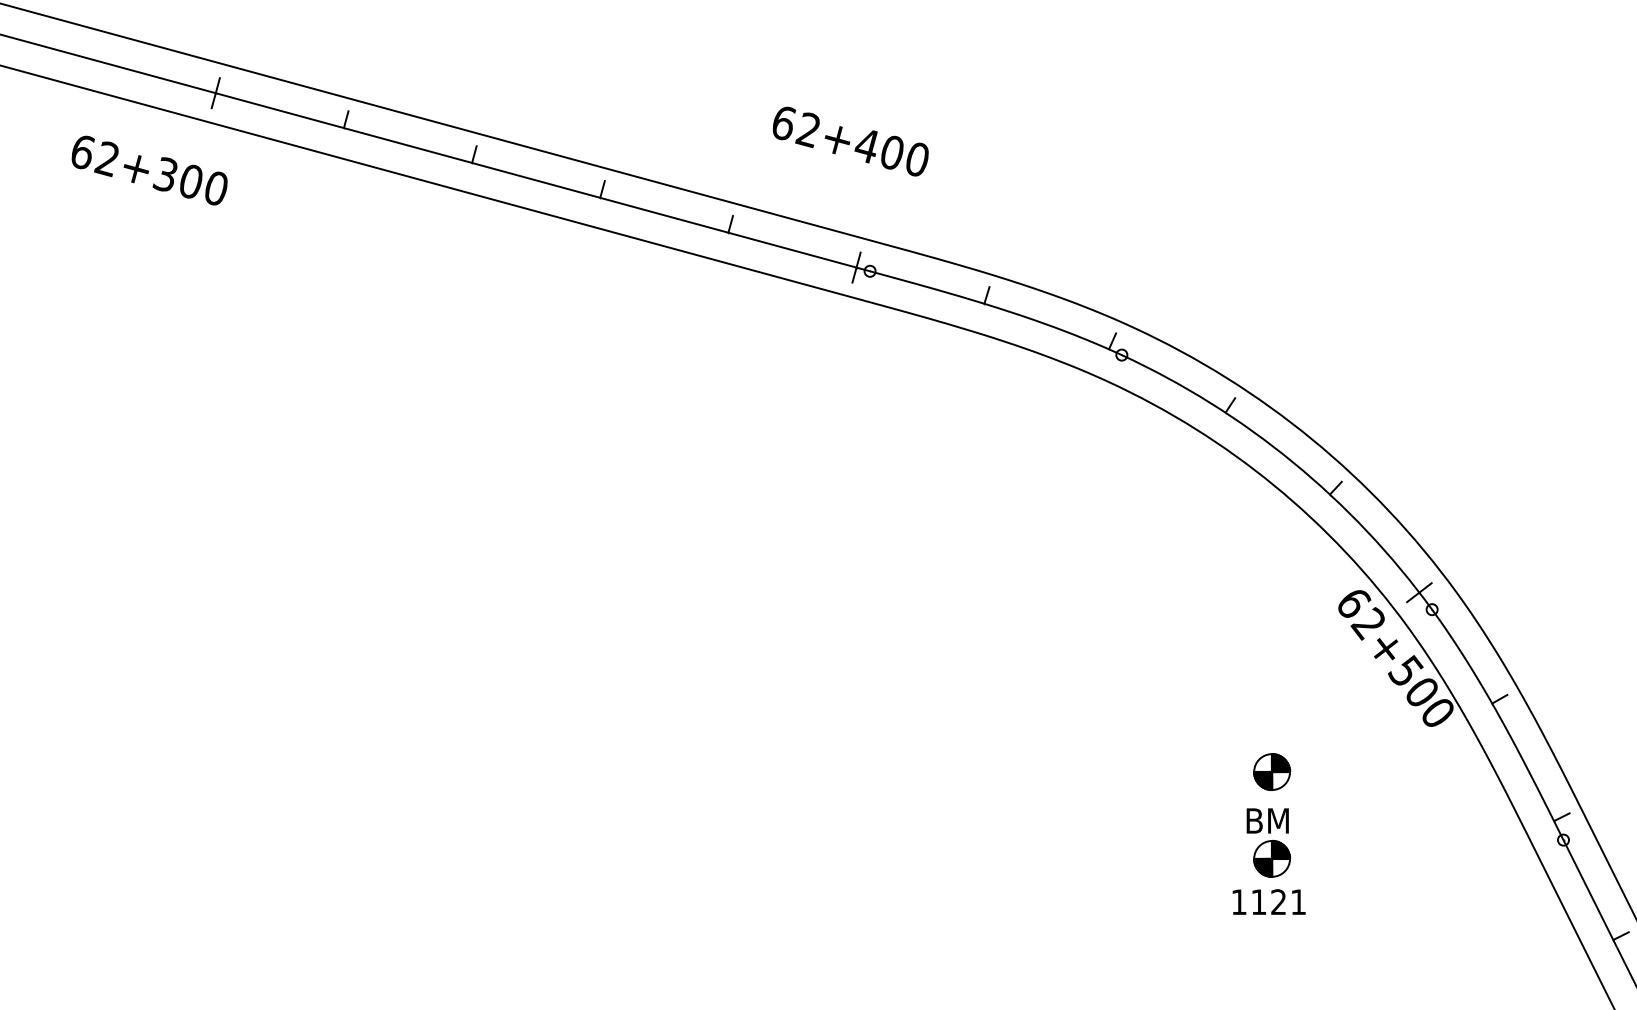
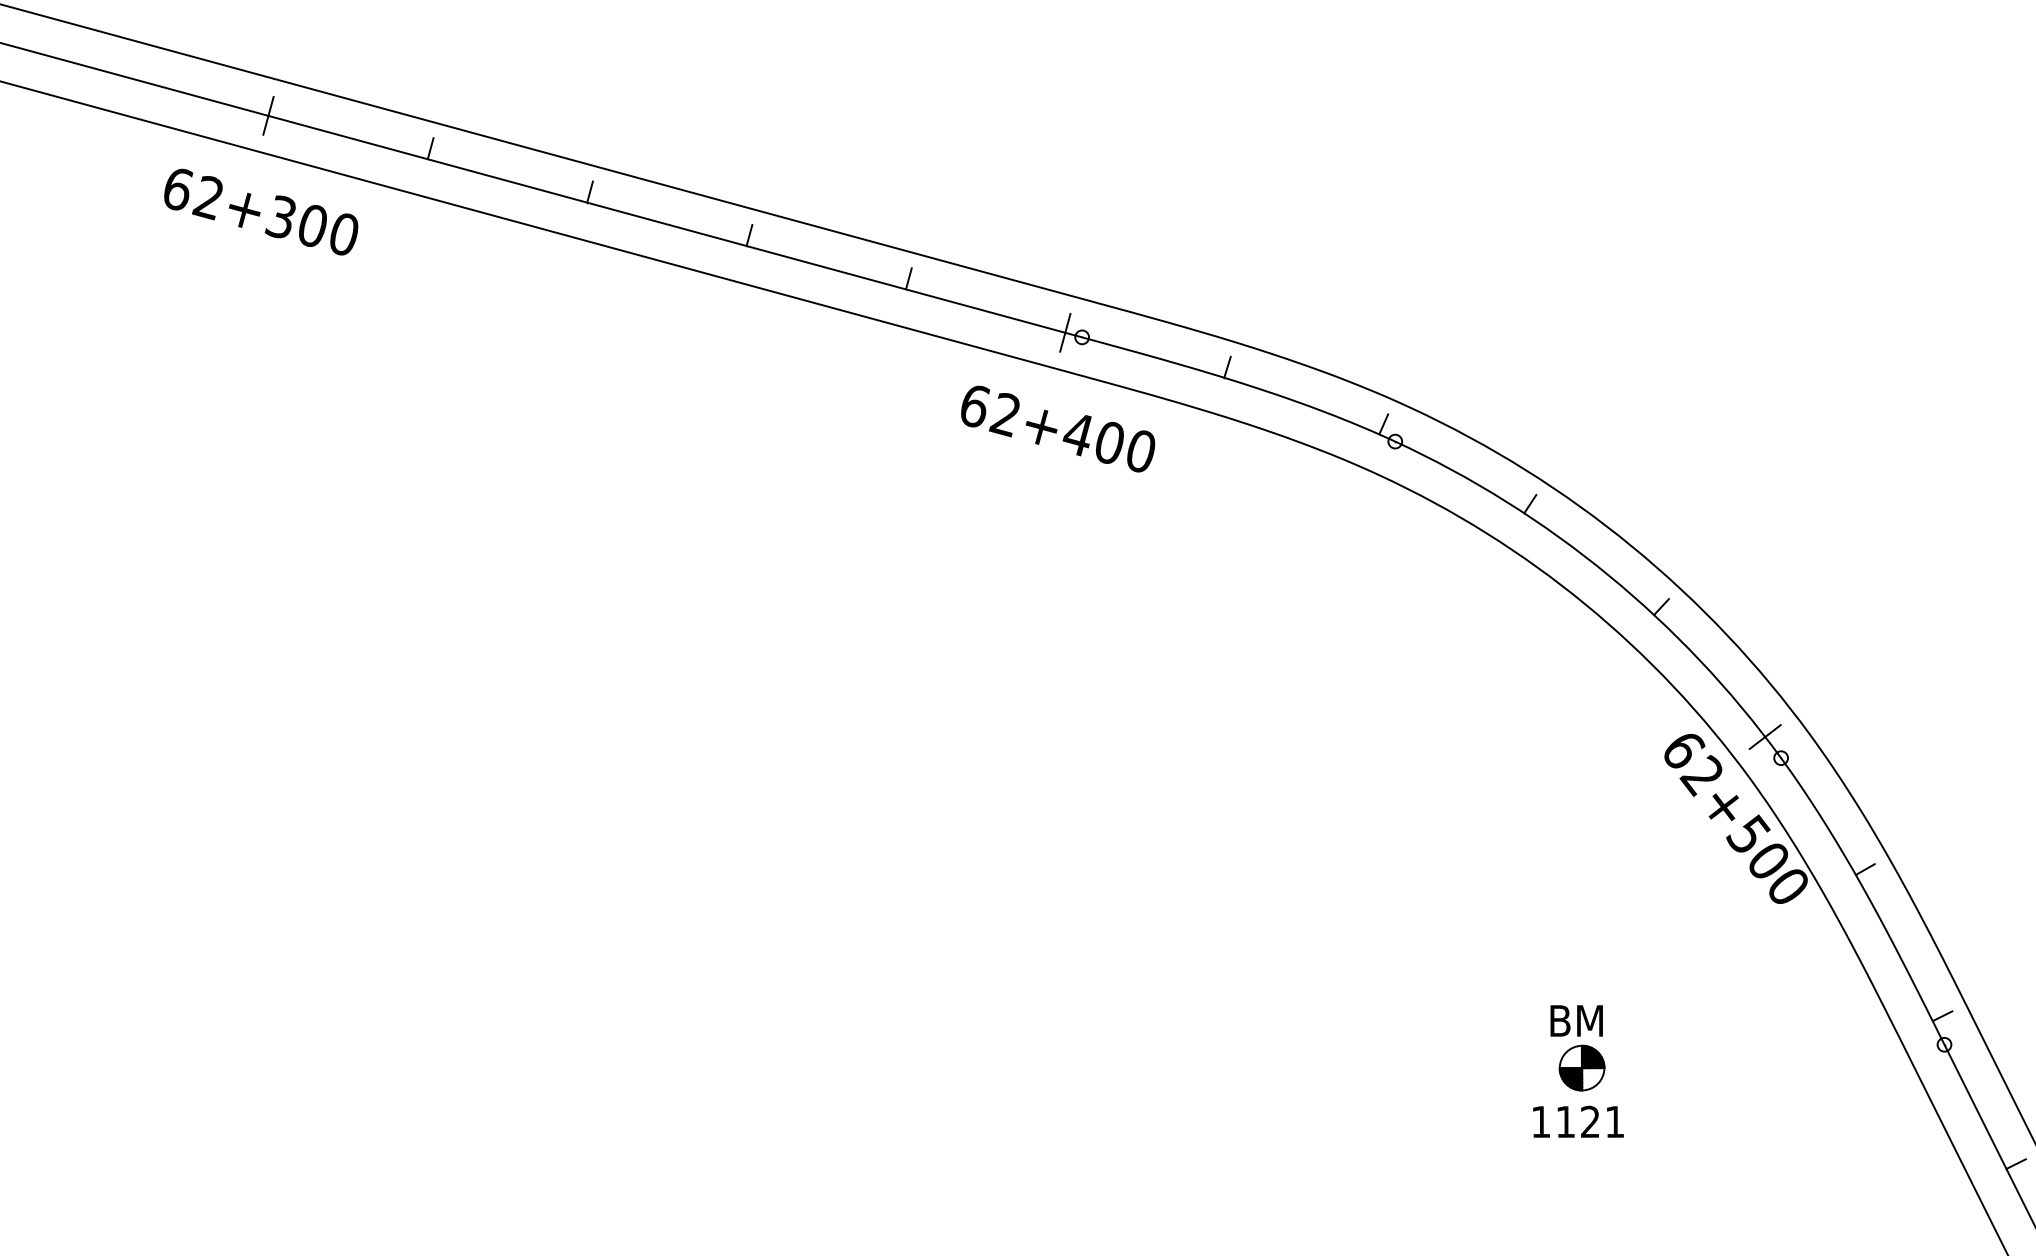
text: (851, 141) -> (1058, 428), moved
text: (149, 170) -> (261, 211), moved
part: (1271, 771) -> (1581, 959), removed

